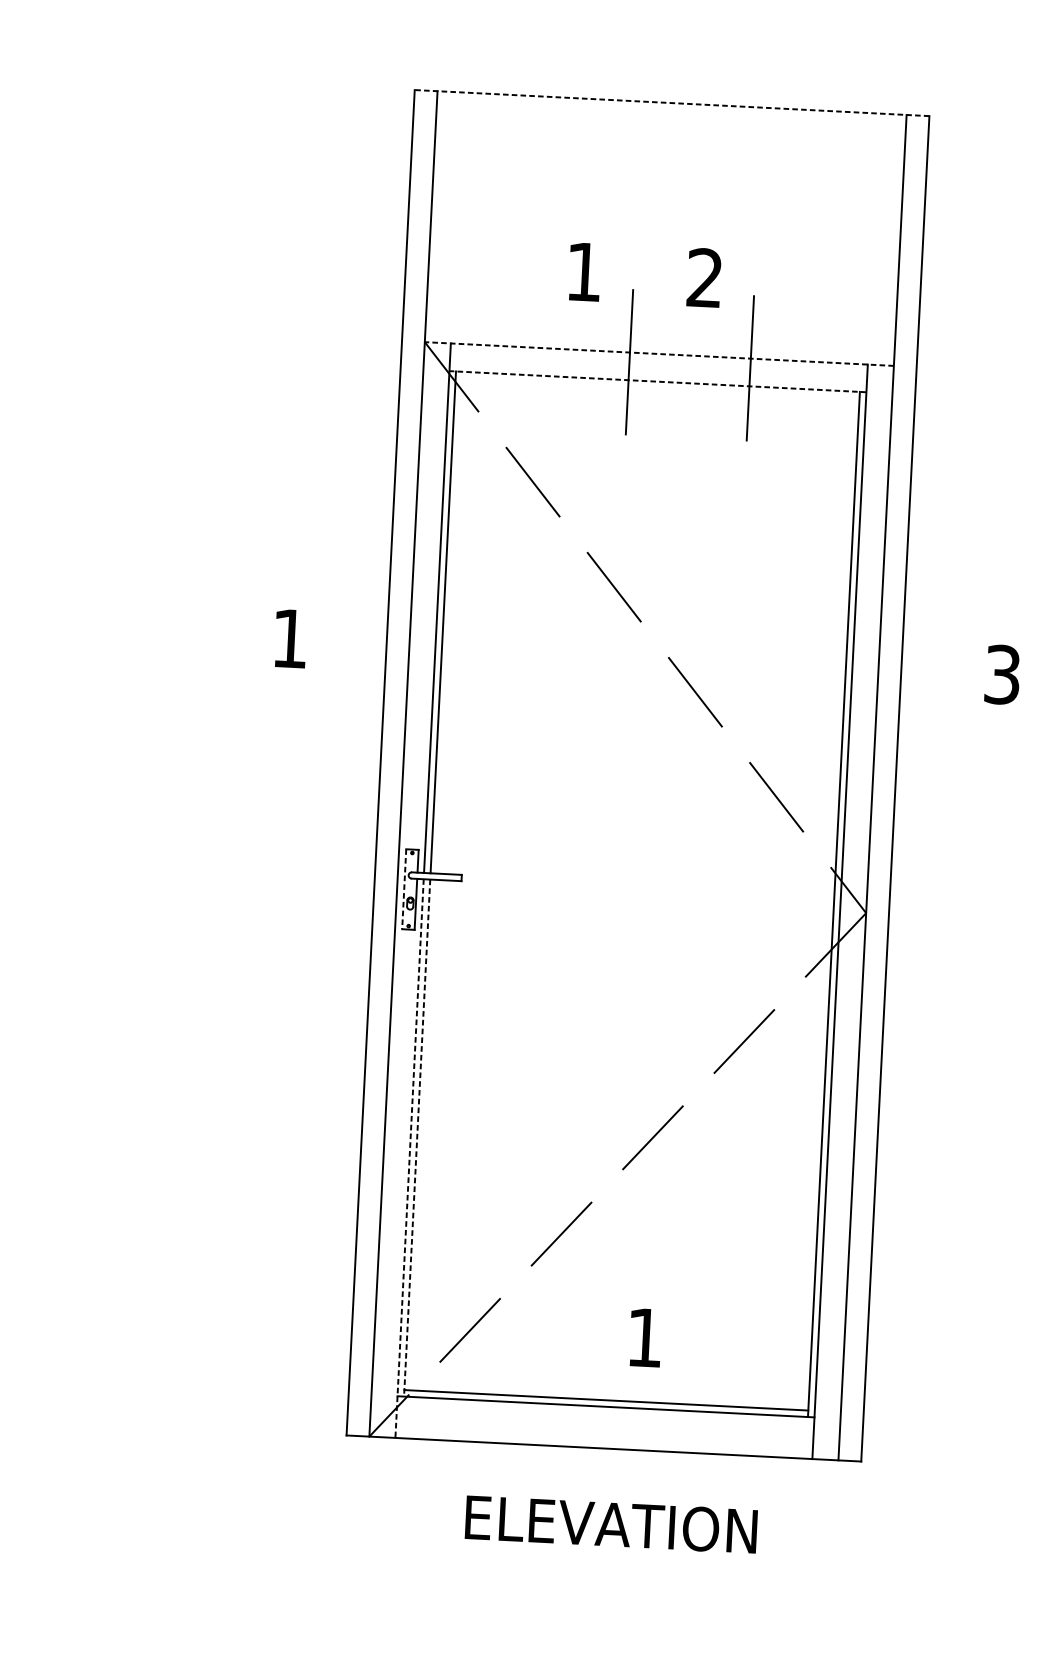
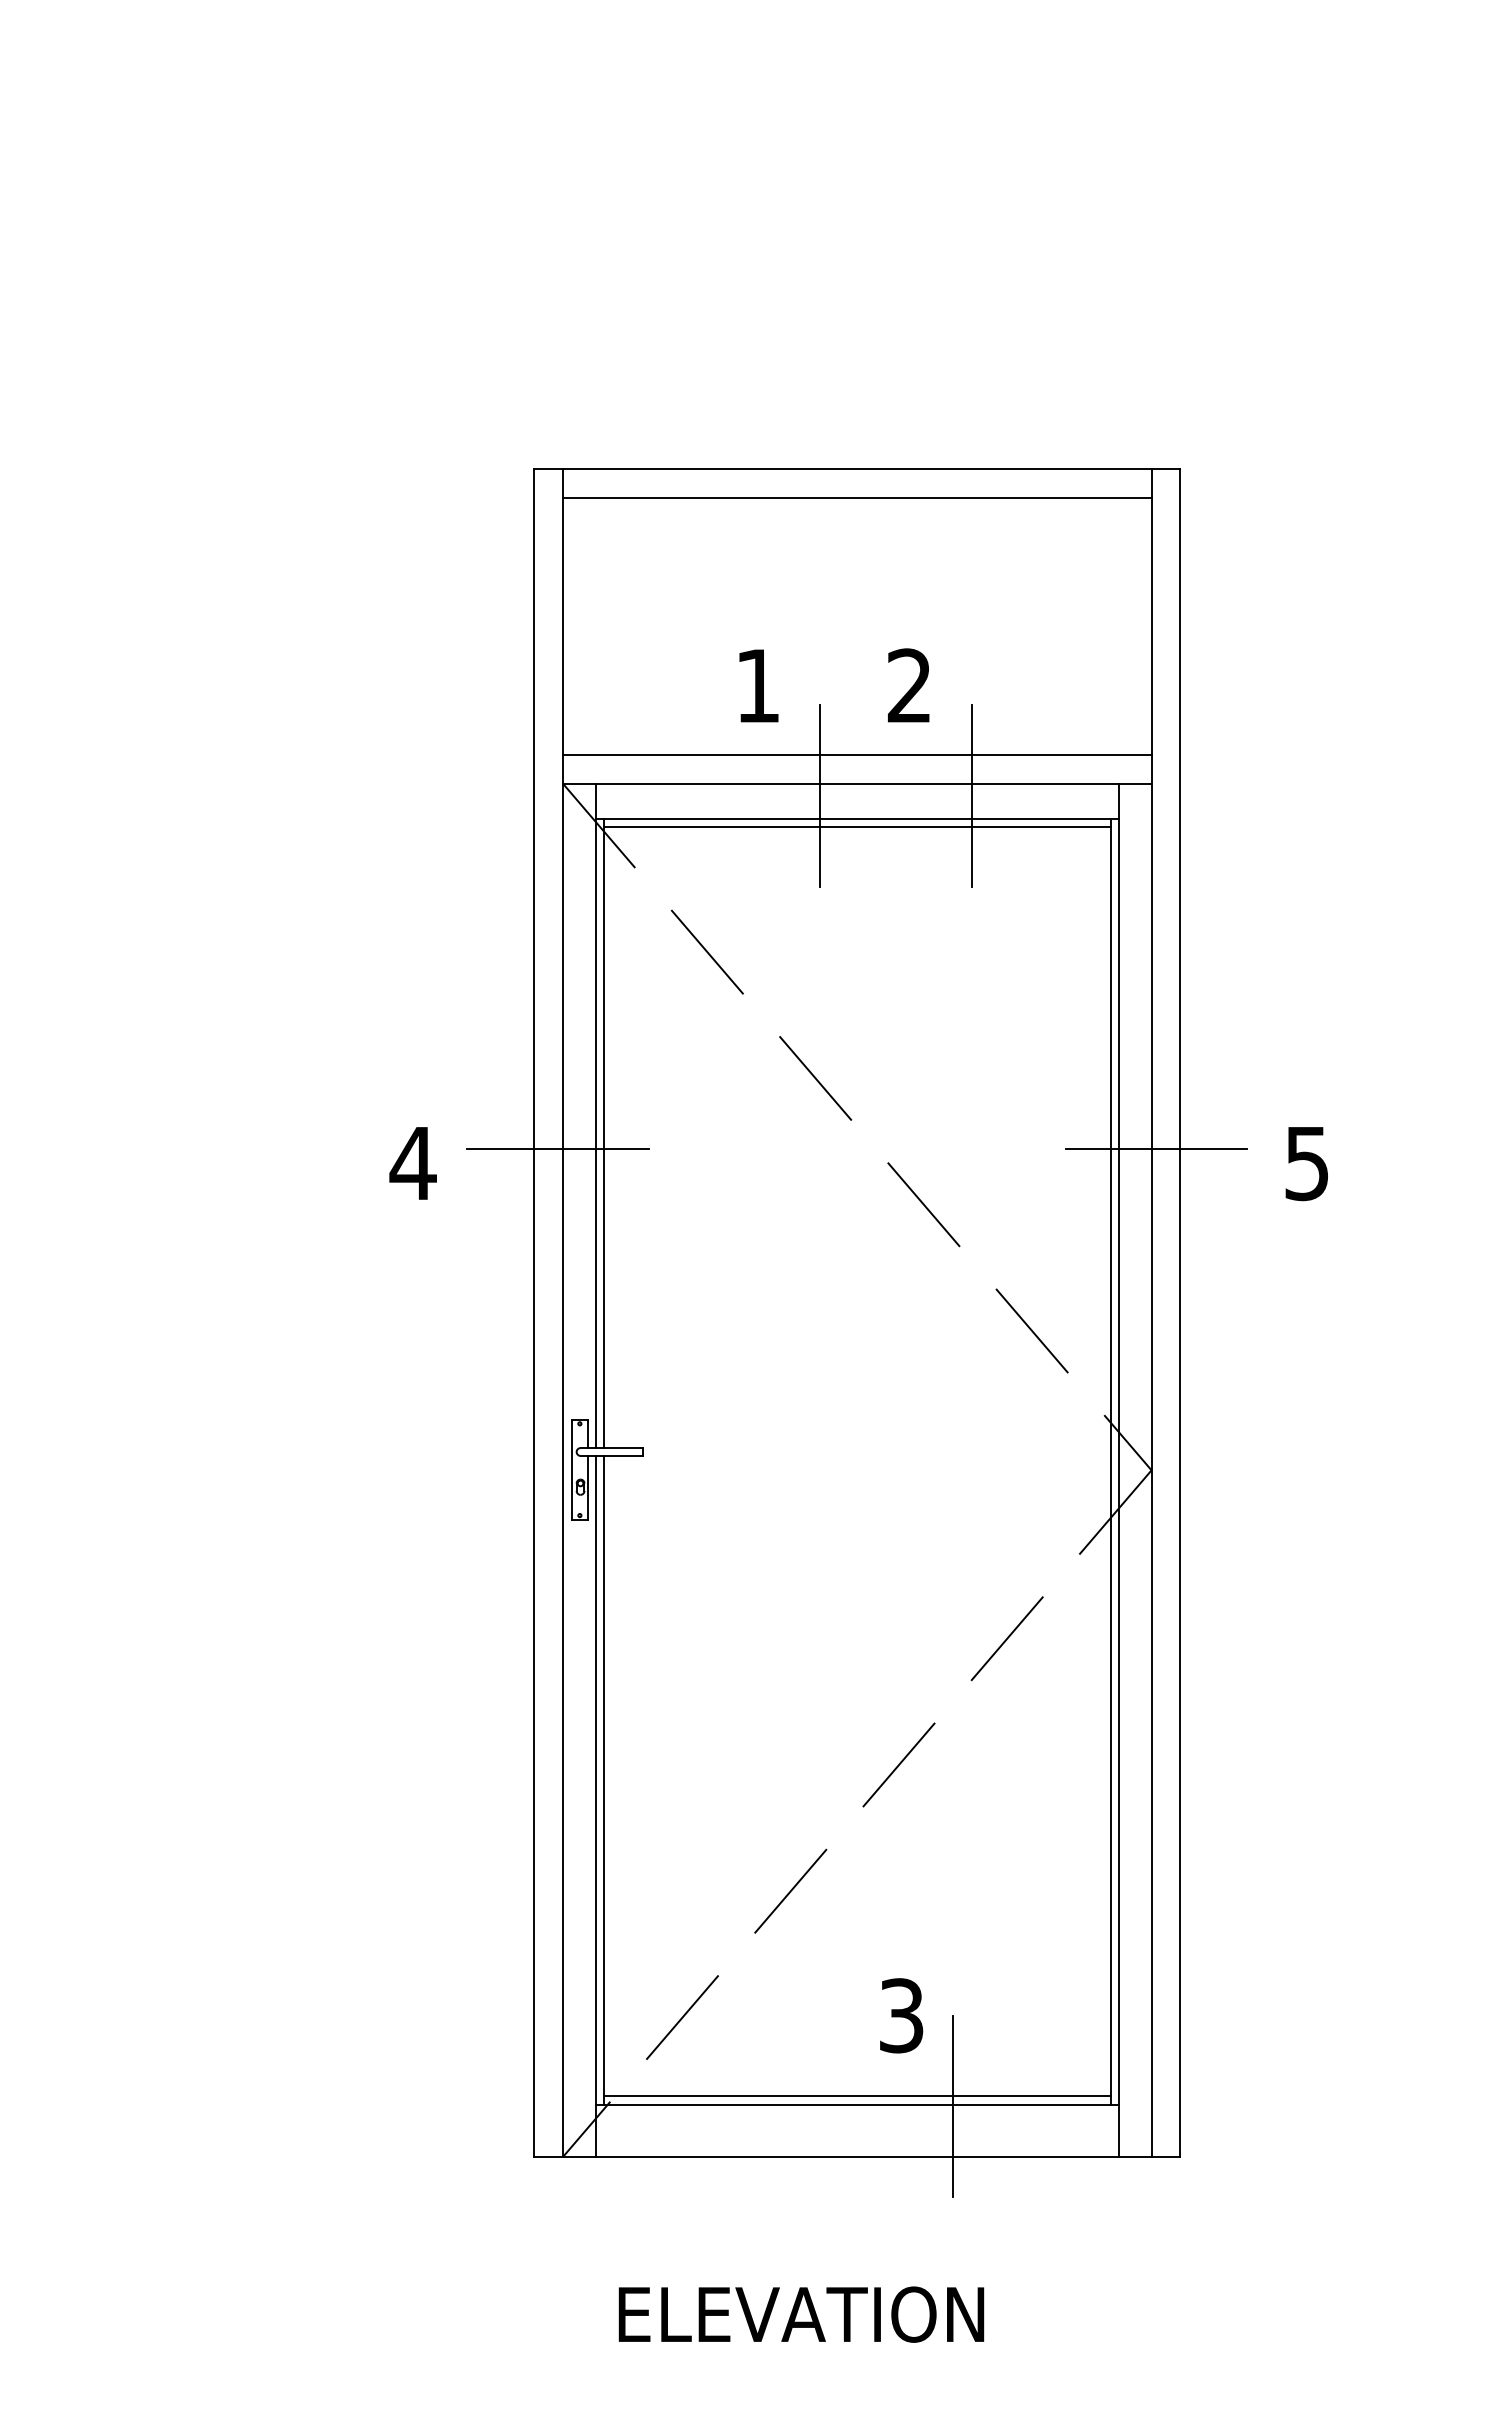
line: (672, 102) -> (857, 468), dashed -> solid
line: (671, 125) -> (857, 497), added
line: (660, 331) -> (857, 755), added
line: (658, 353) -> (856, 783), dashed -> solid
line: (658, 381) -> (857, 818), dashed -> solid
line: (656, 388) -> (856, 826), added
line: (405, 632) -> (557, 1148), added
text: (289, 638) -> (412, 1163), 1 -> 4
line: (883, 656) -> (1156, 1148), added
text: (1002, 674) -> (1306, 1162), 3 -> 5
line: (403, 889) -> (571, 1470), dashed -> solid
line: (416, 1138) -> (603, 1780), dashed -> solid
line: (409, 1158) -> (595, 1806), dashed -> solid
text: (644, 1337) -> (901, 2015), 1 -> 3
line: (682, 1412) -> (953, 2106), added
text: (611, 1524) -> (801, 2314), moved

